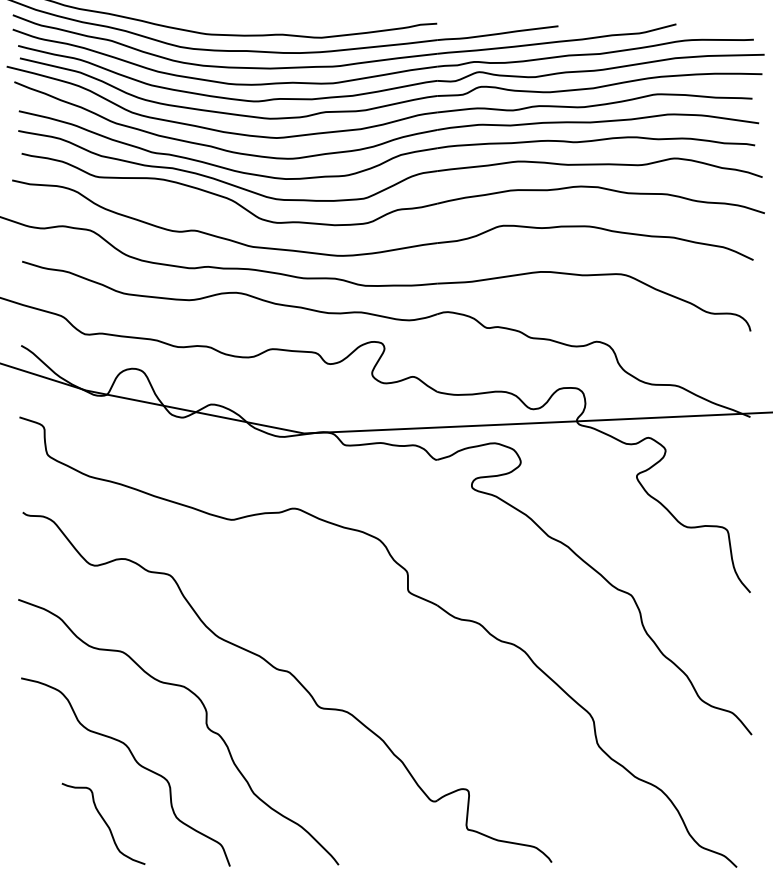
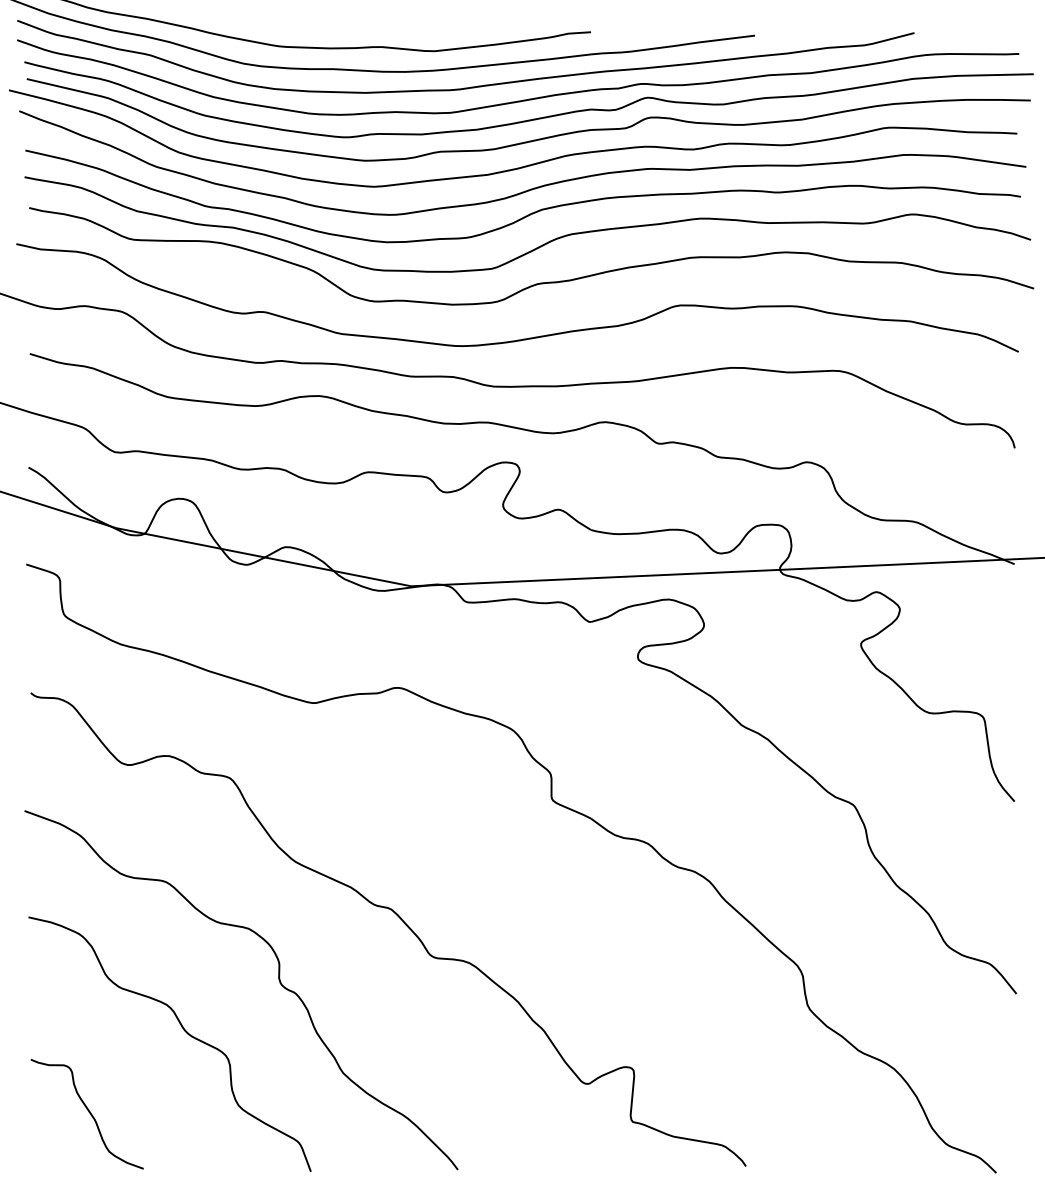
curve: (104, 822) -> (88, 1112), moved

